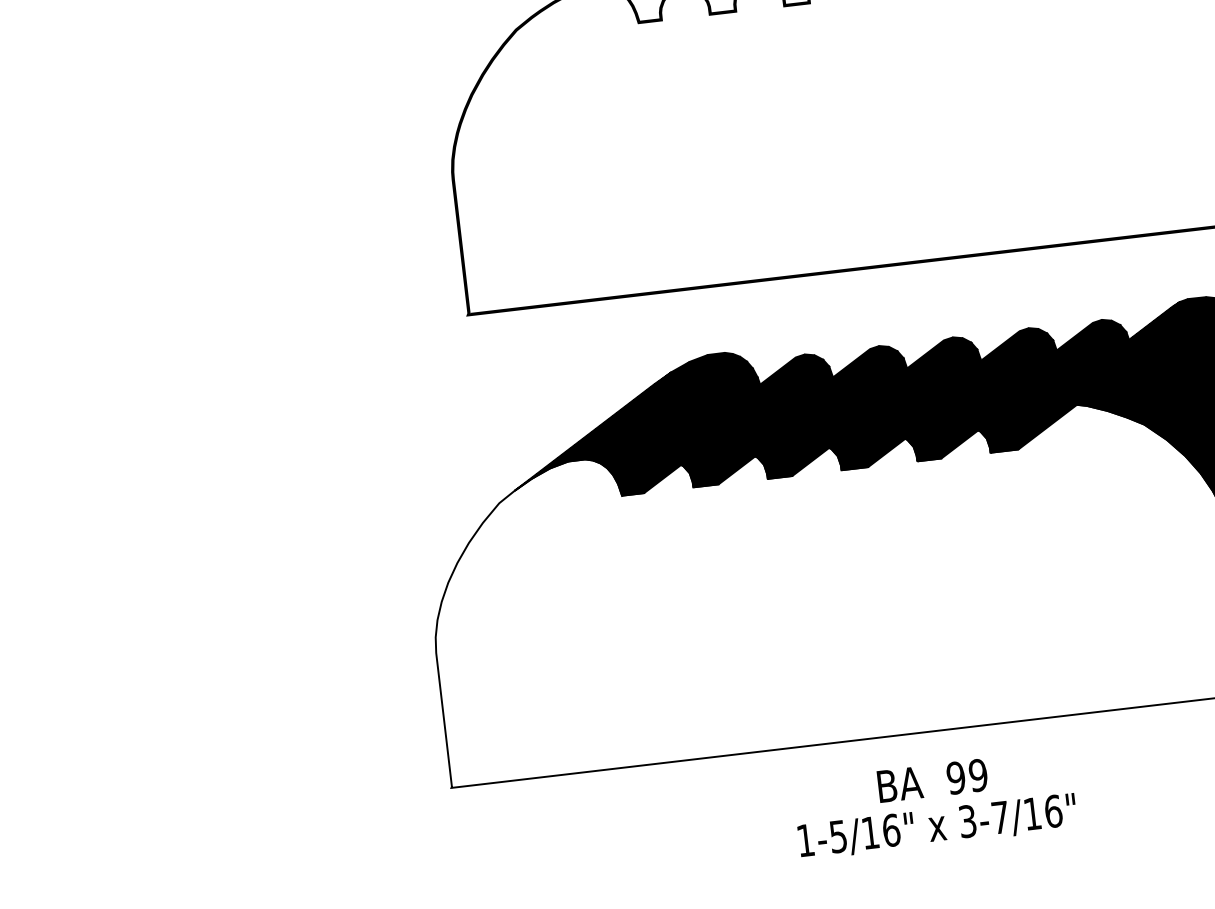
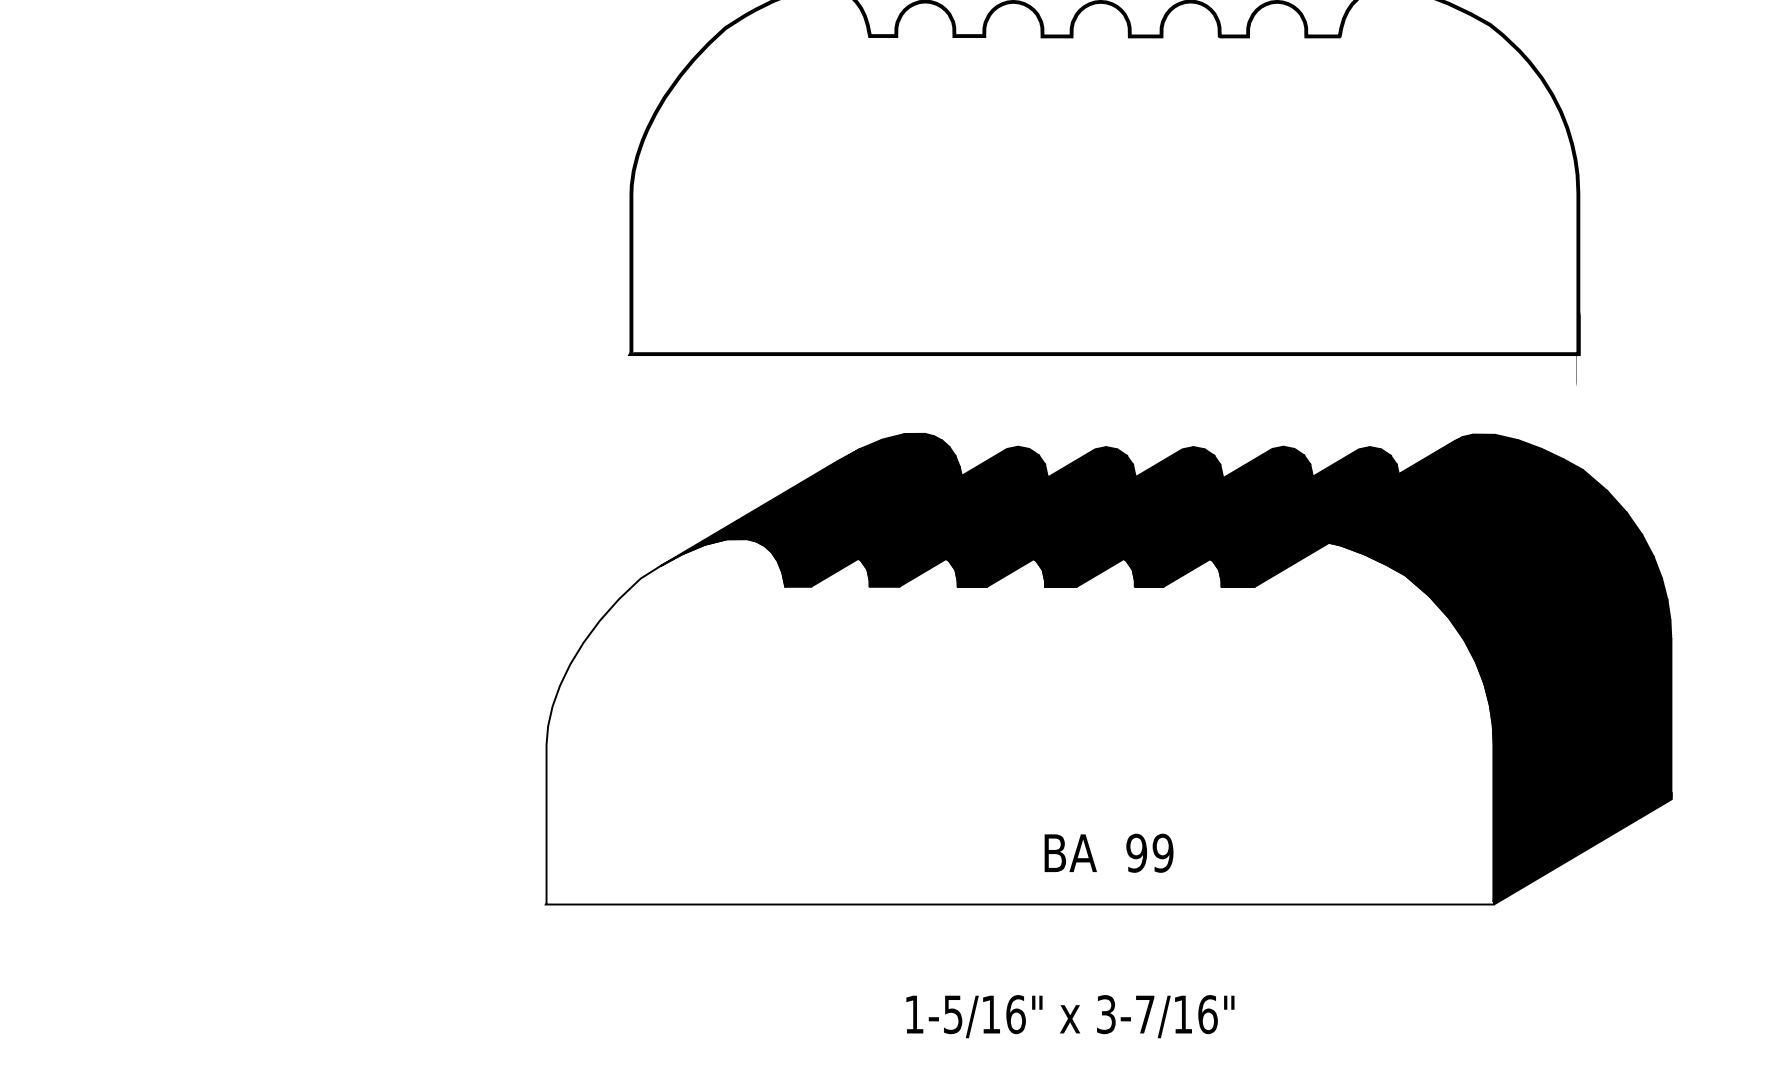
text: (932, 780) -> (1108, 852), moved
text: (937, 826) -> (1070, 1016), moved

